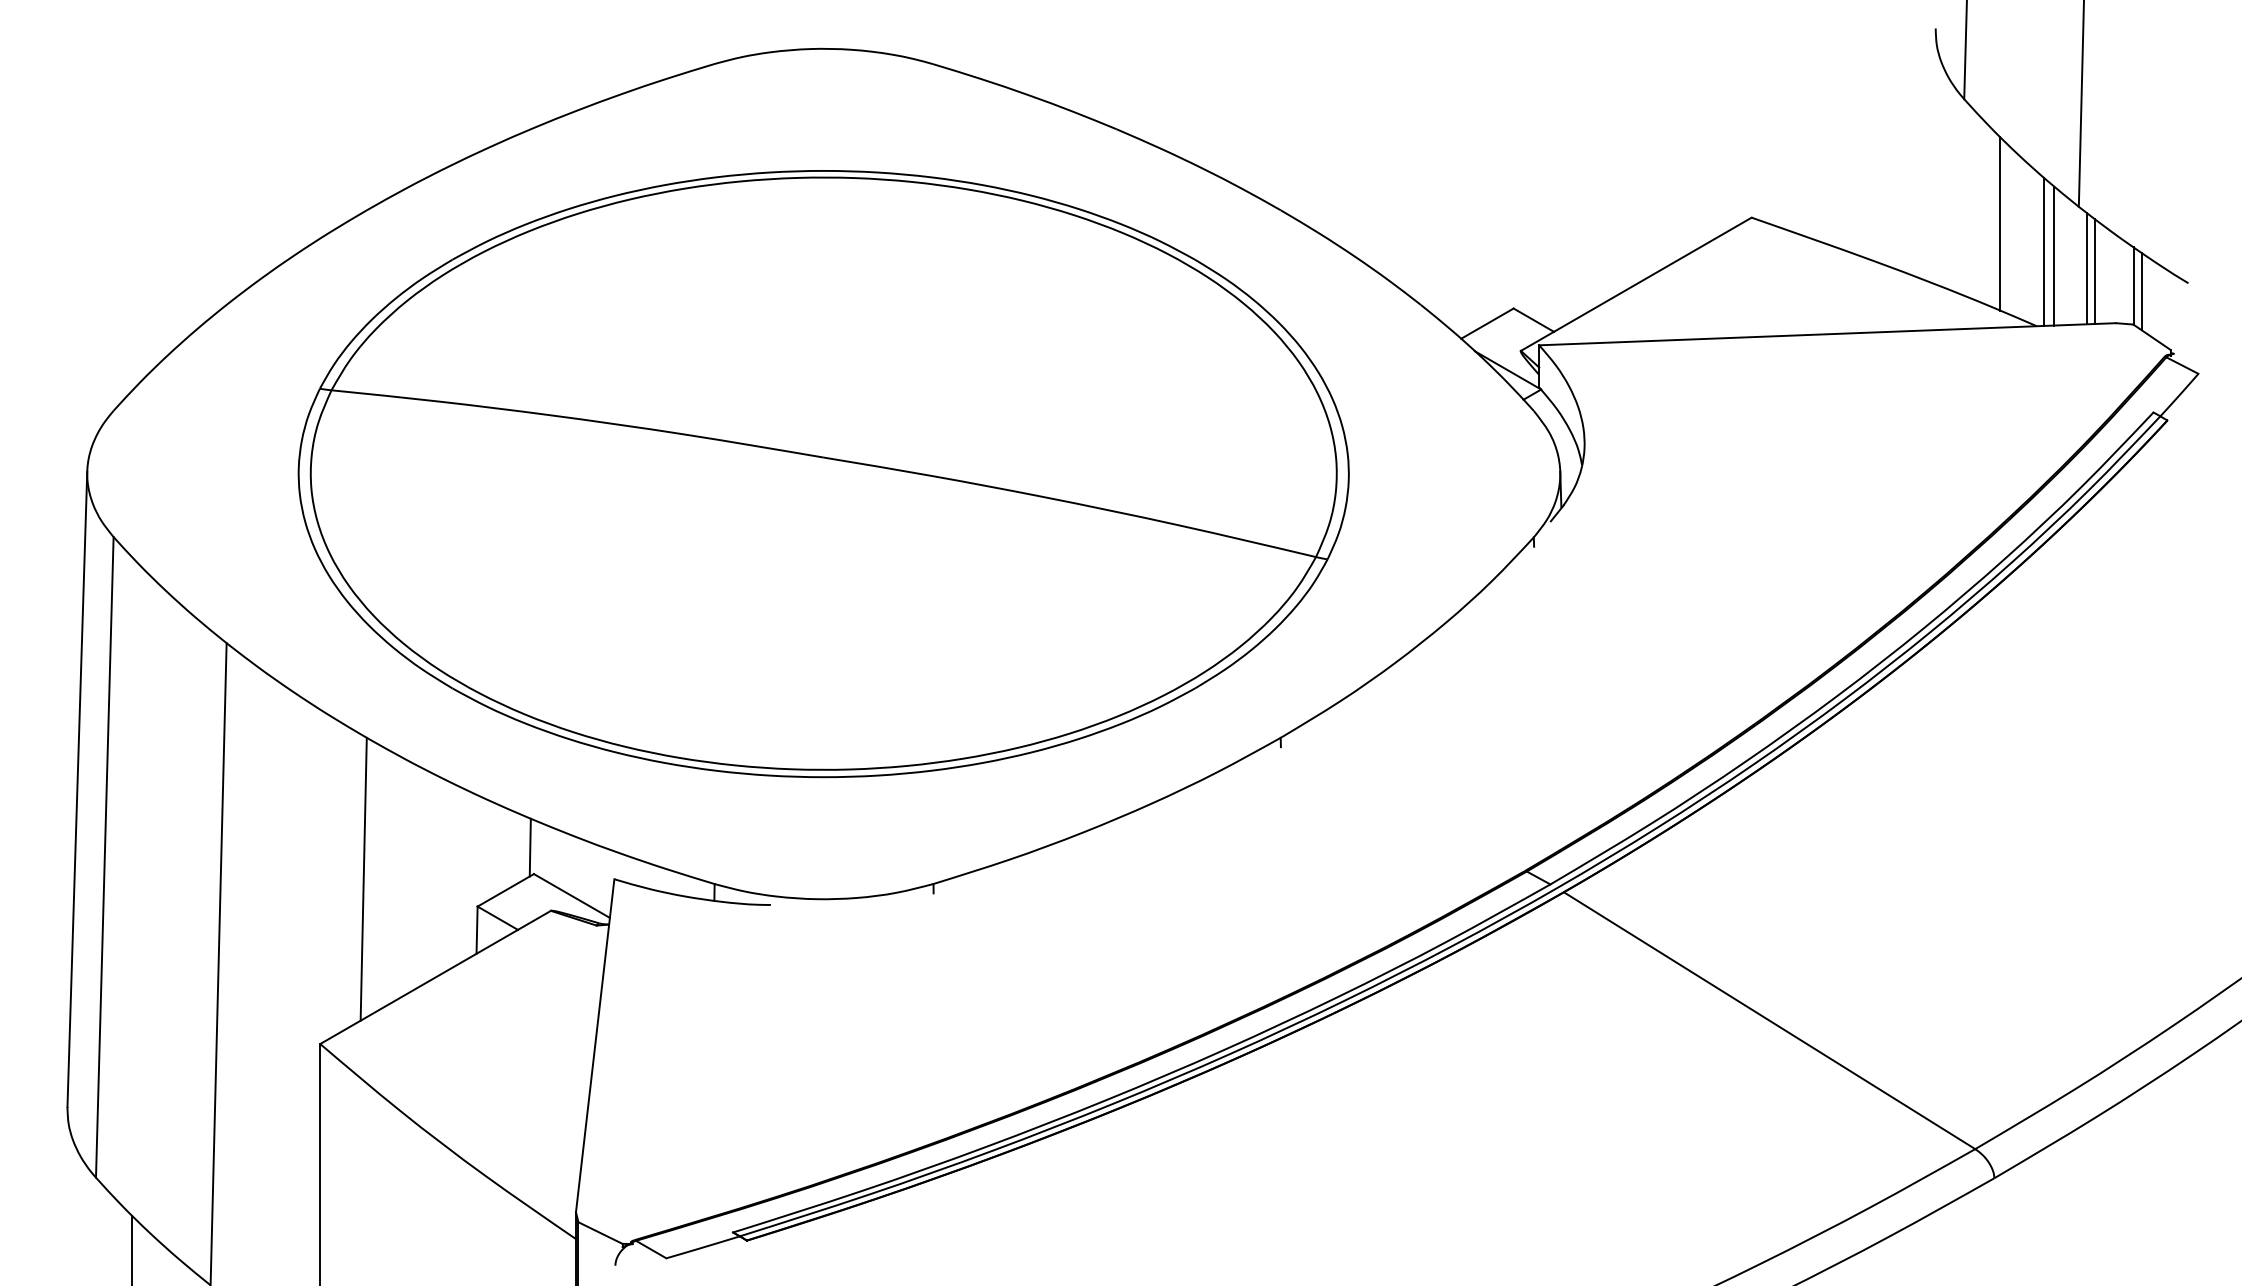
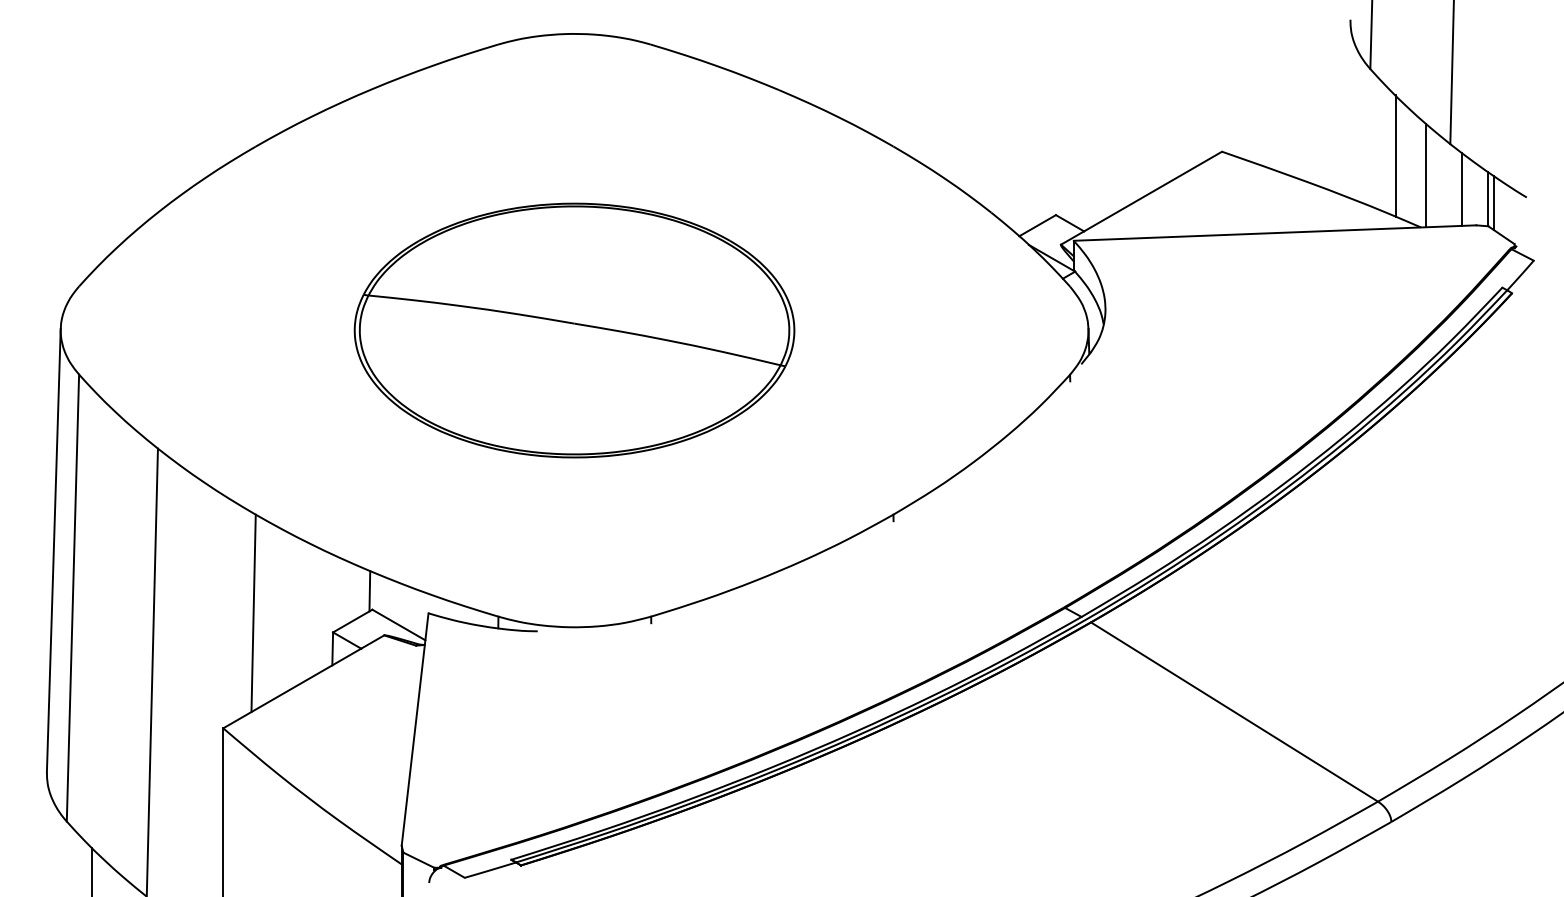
line: (2054, 256) -> (1433, 178), removed
line: (2087, 268) -> (1456, 187), removed
part: (823, 473) -> (574, 330), size x0.6

